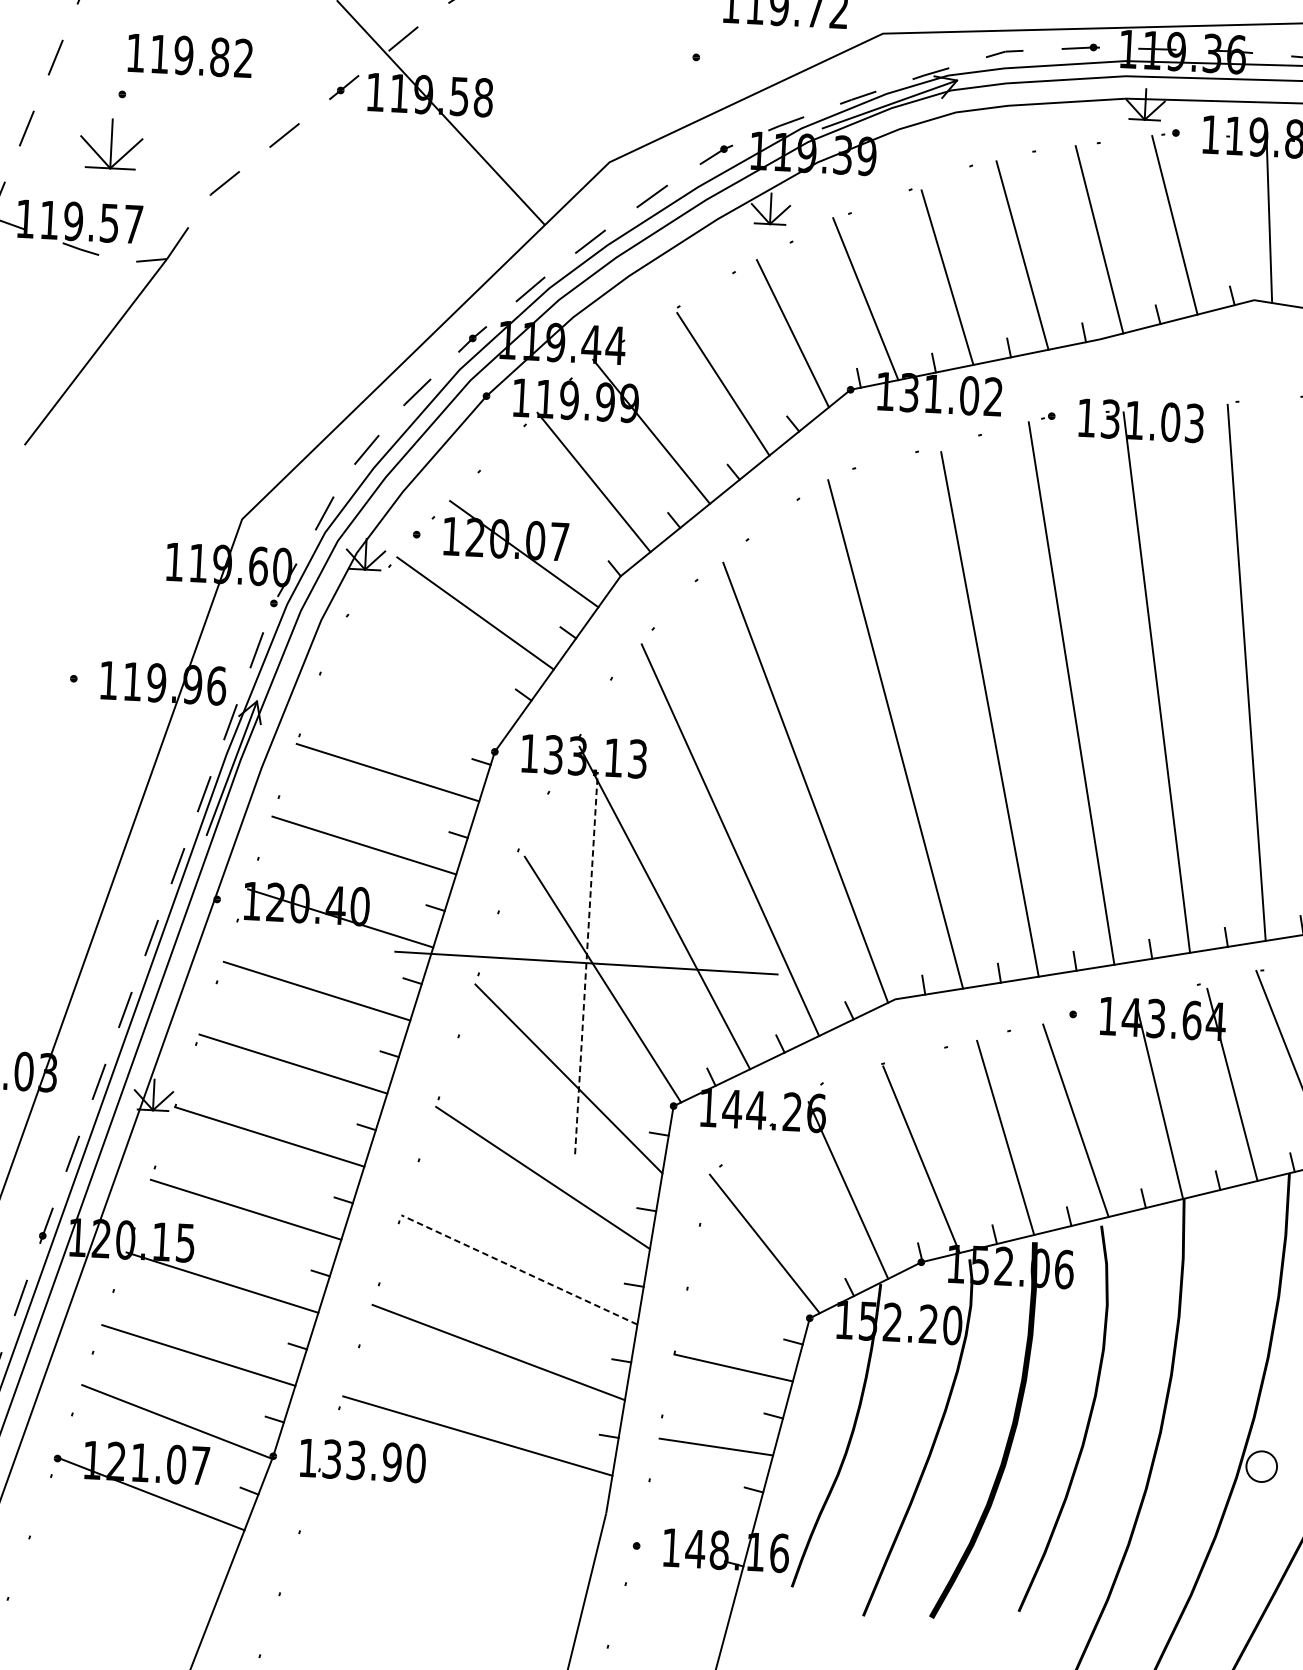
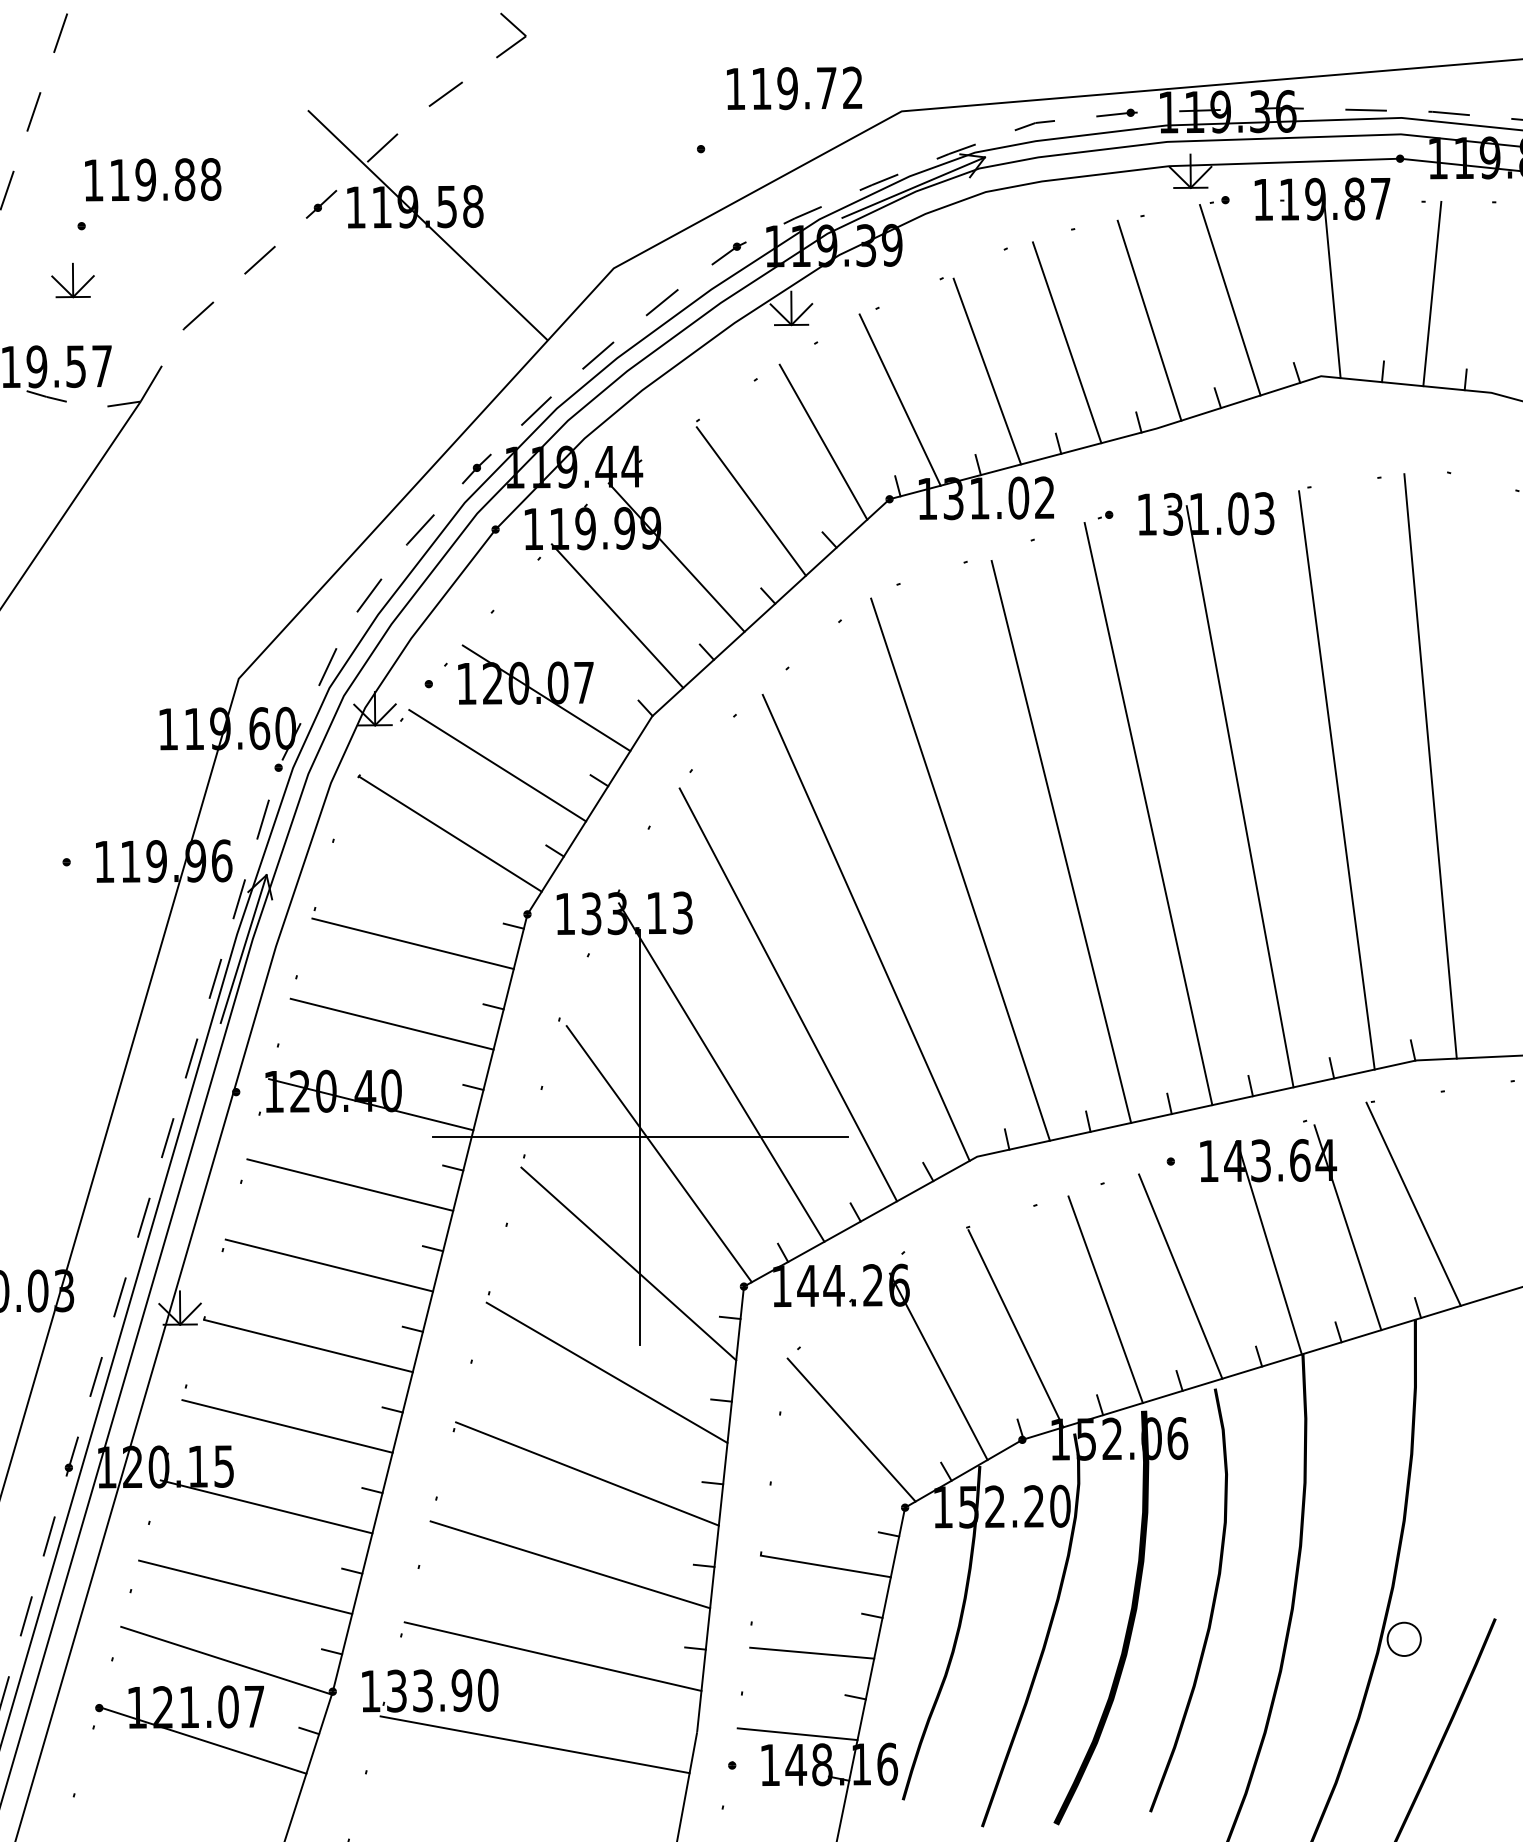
text: (244, 58) -> (211, 179), 119.82 -> 119.88
part: (110, 143) -> (72, 280), size x0.62
line: (427, 673) -> (449, 833), added
line: (586, 963) -> (640, 1137), dashed -> solid
line: (518, 1269) -> (586, 1473), dashed -> solid
line: (455, 1515) -> (534, 1744), added
line: (698, 1521) -> (797, 1734), added

